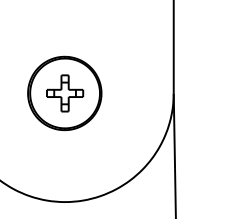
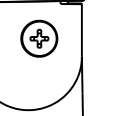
part: (65, 92) -> (39, 38), moved

